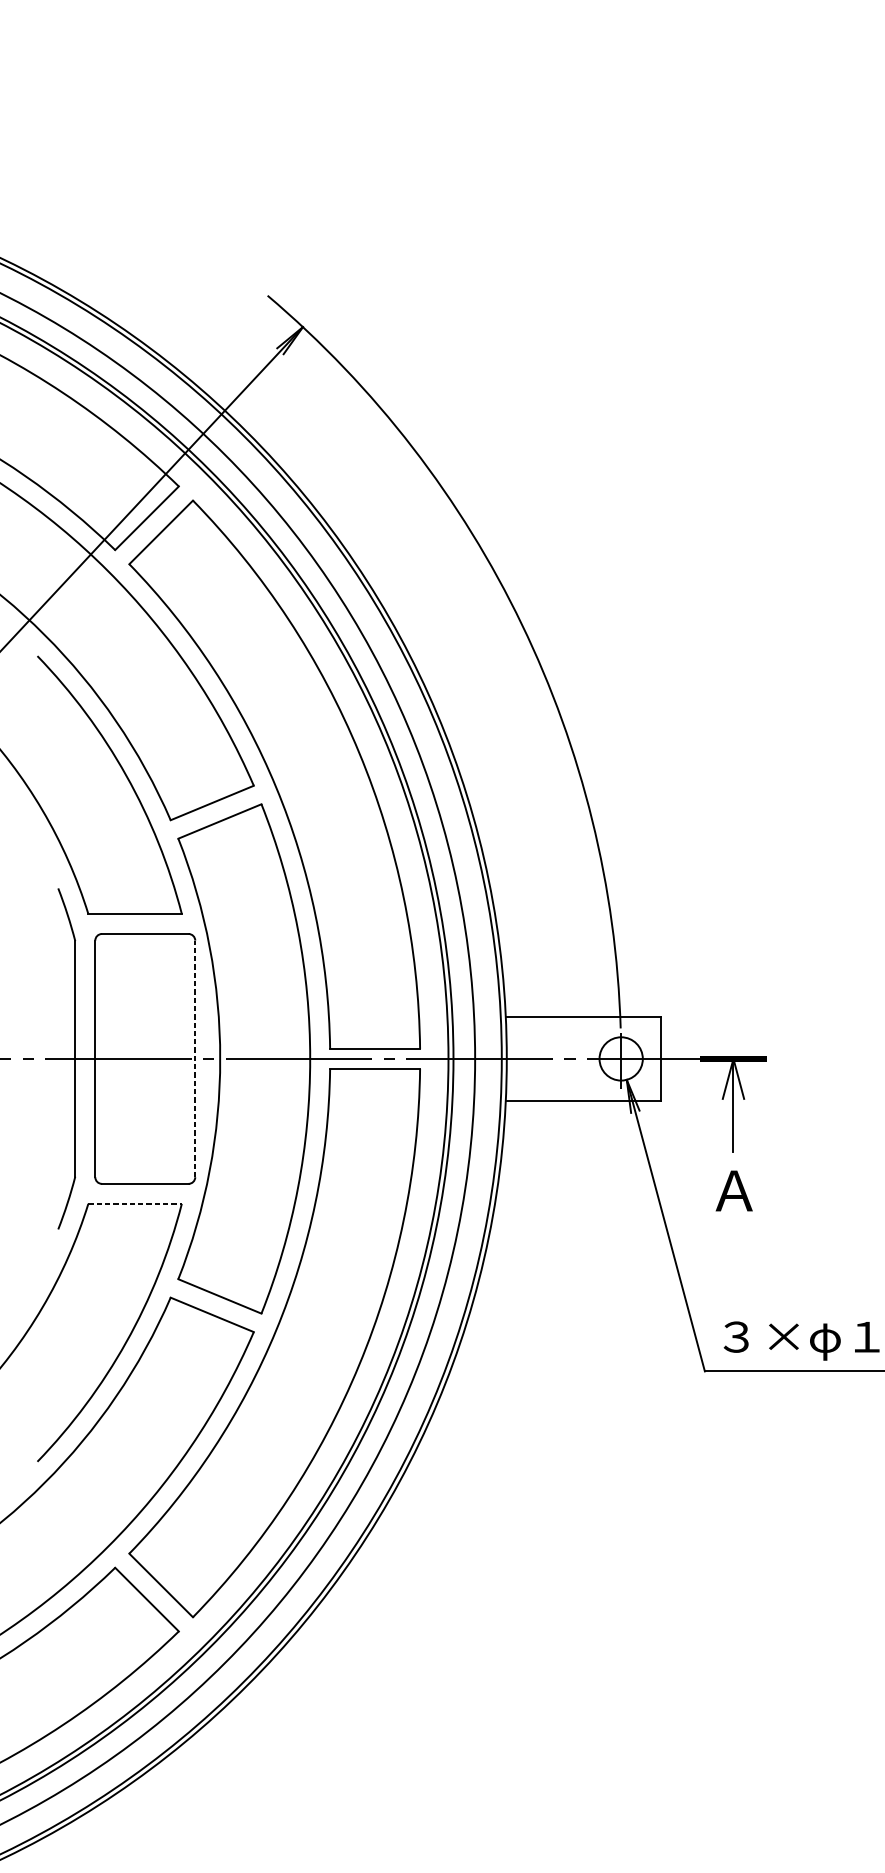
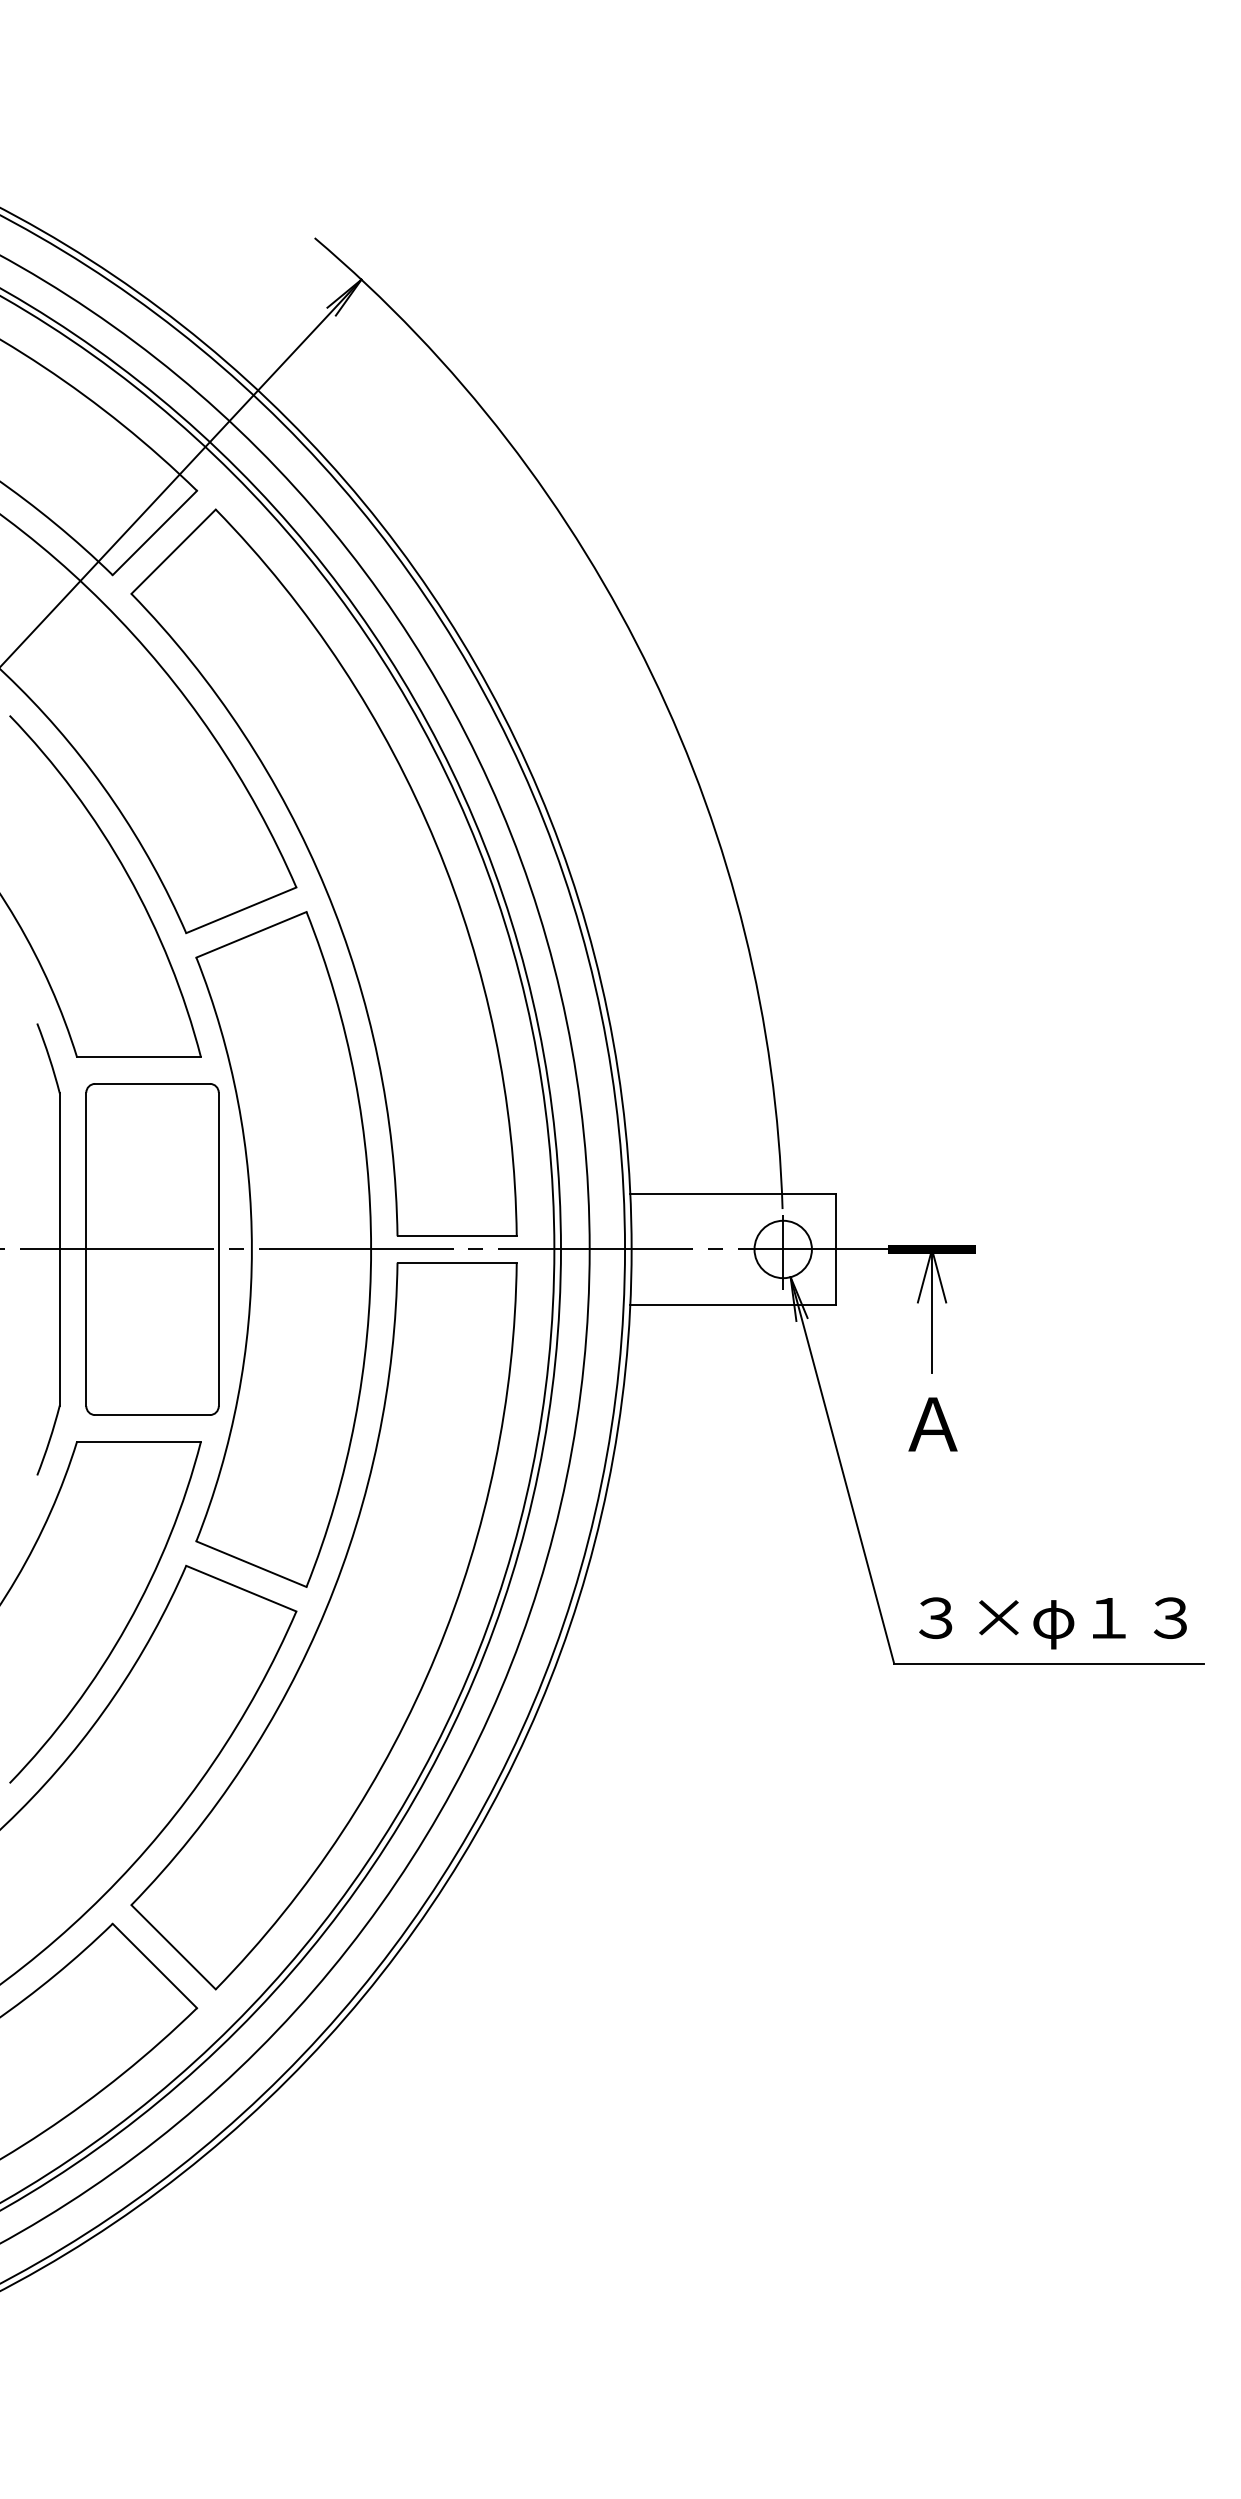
line: (195, 1058) -> (218, 1249), dashed -> solid
line: (135, 1203) -> (139, 1441), dashed -> solid

